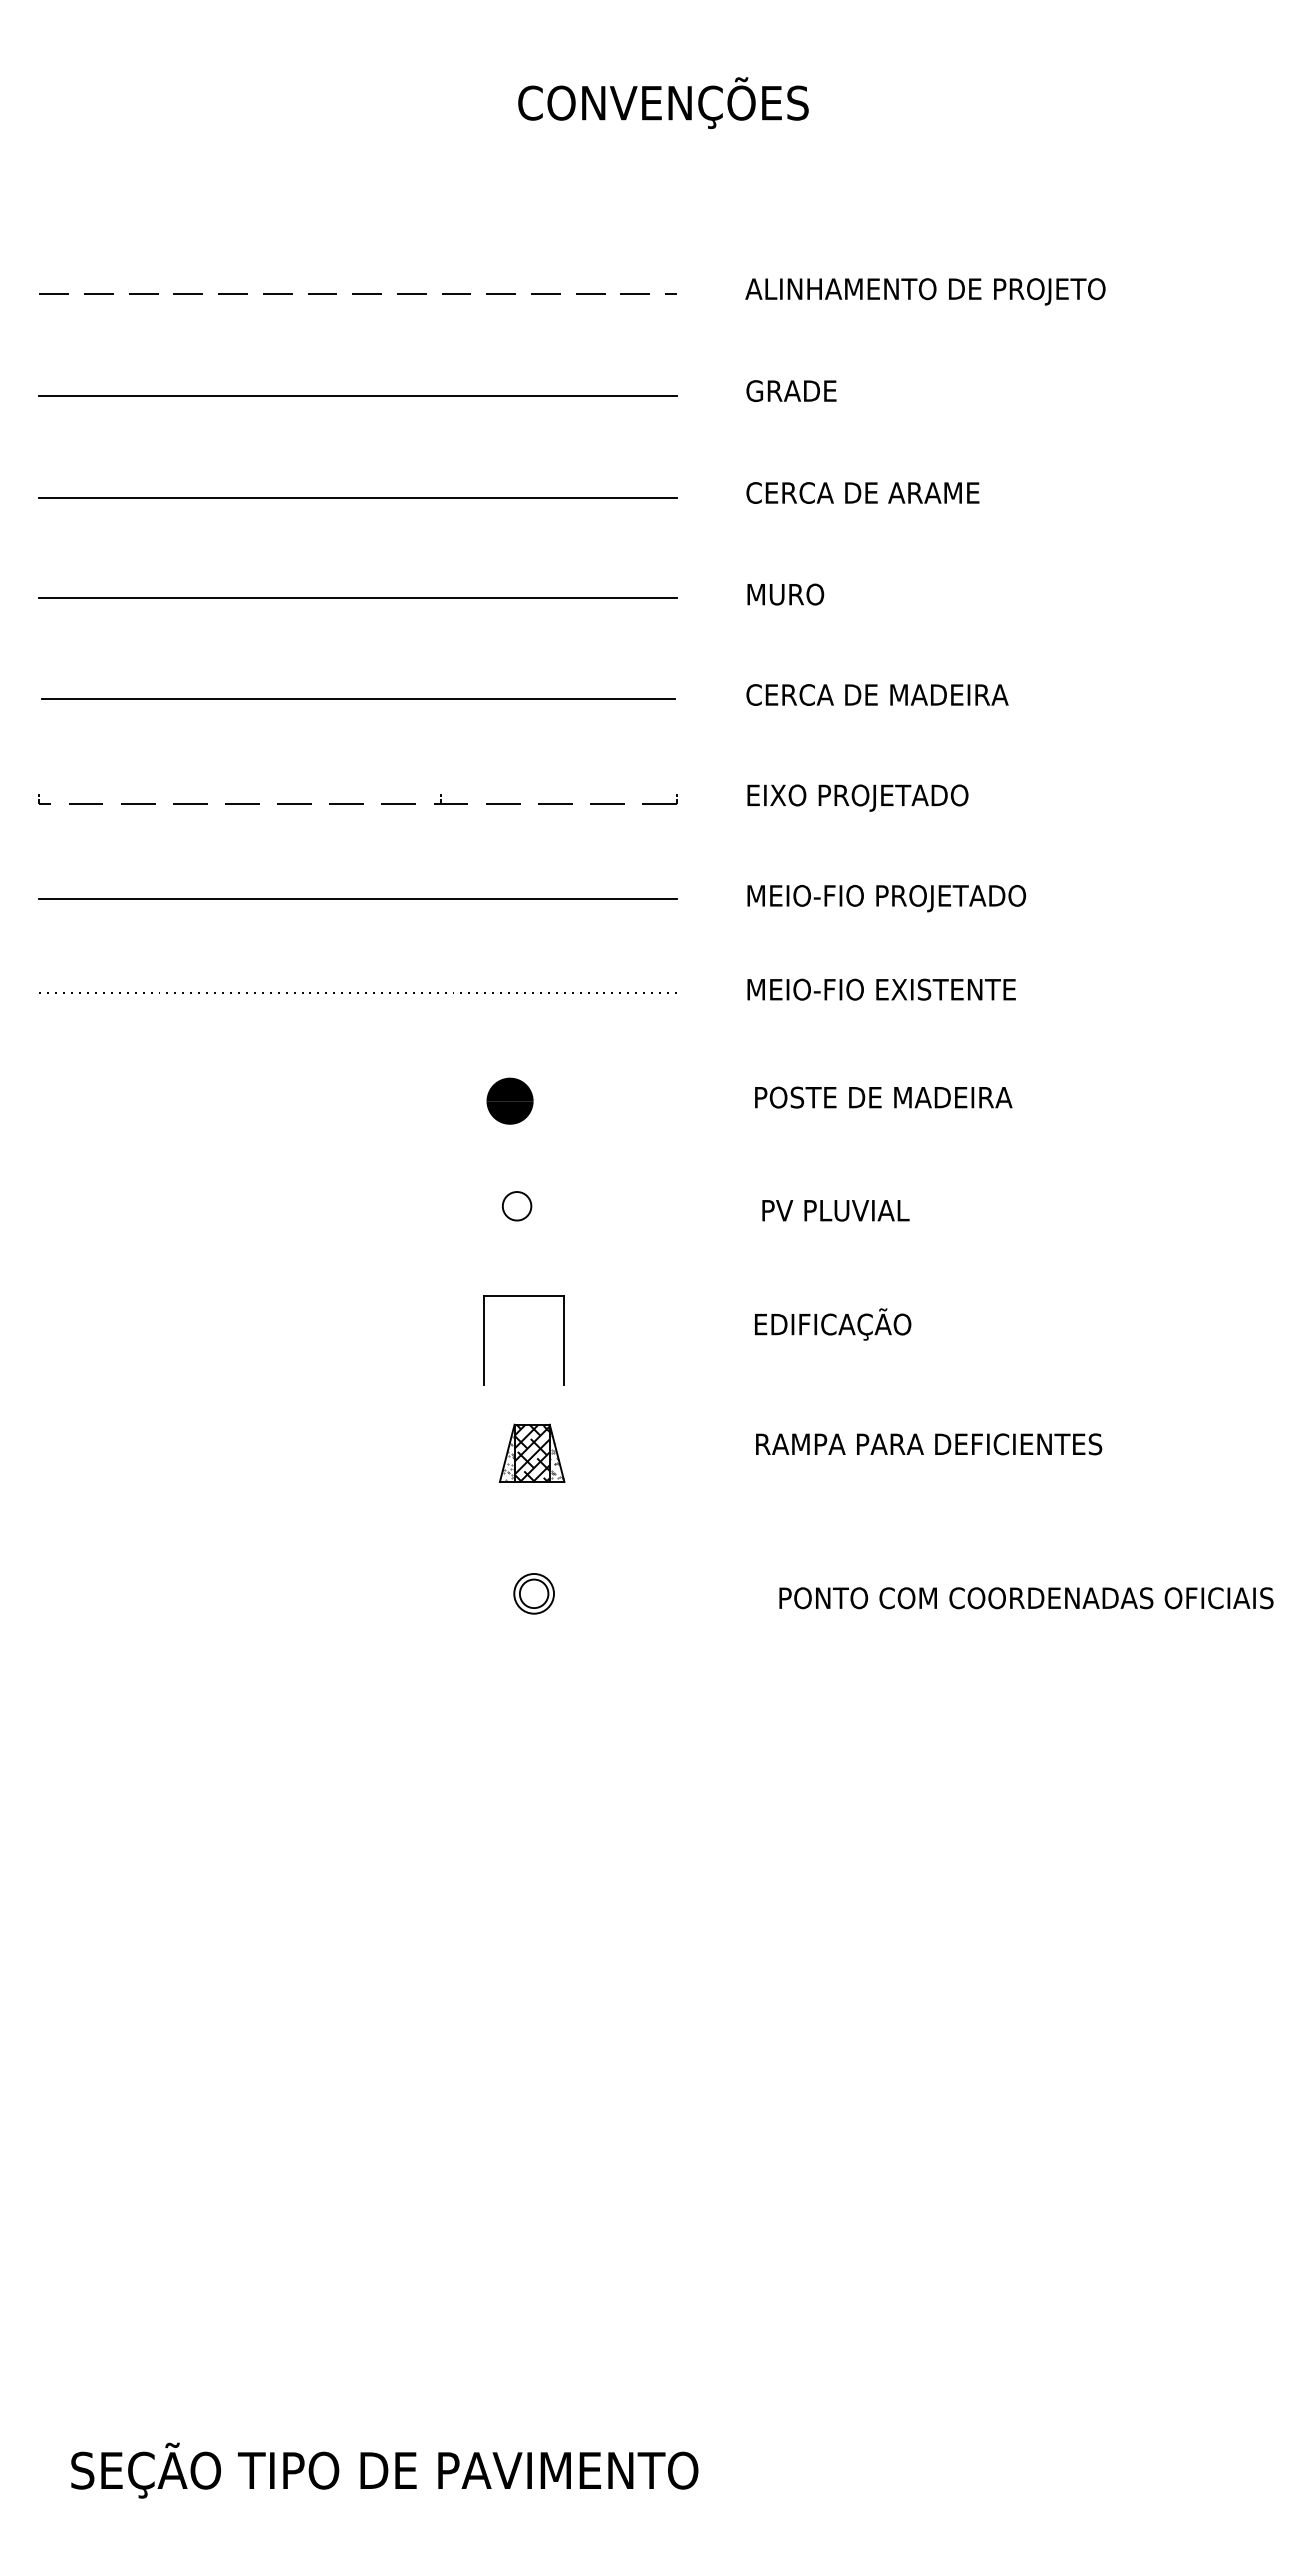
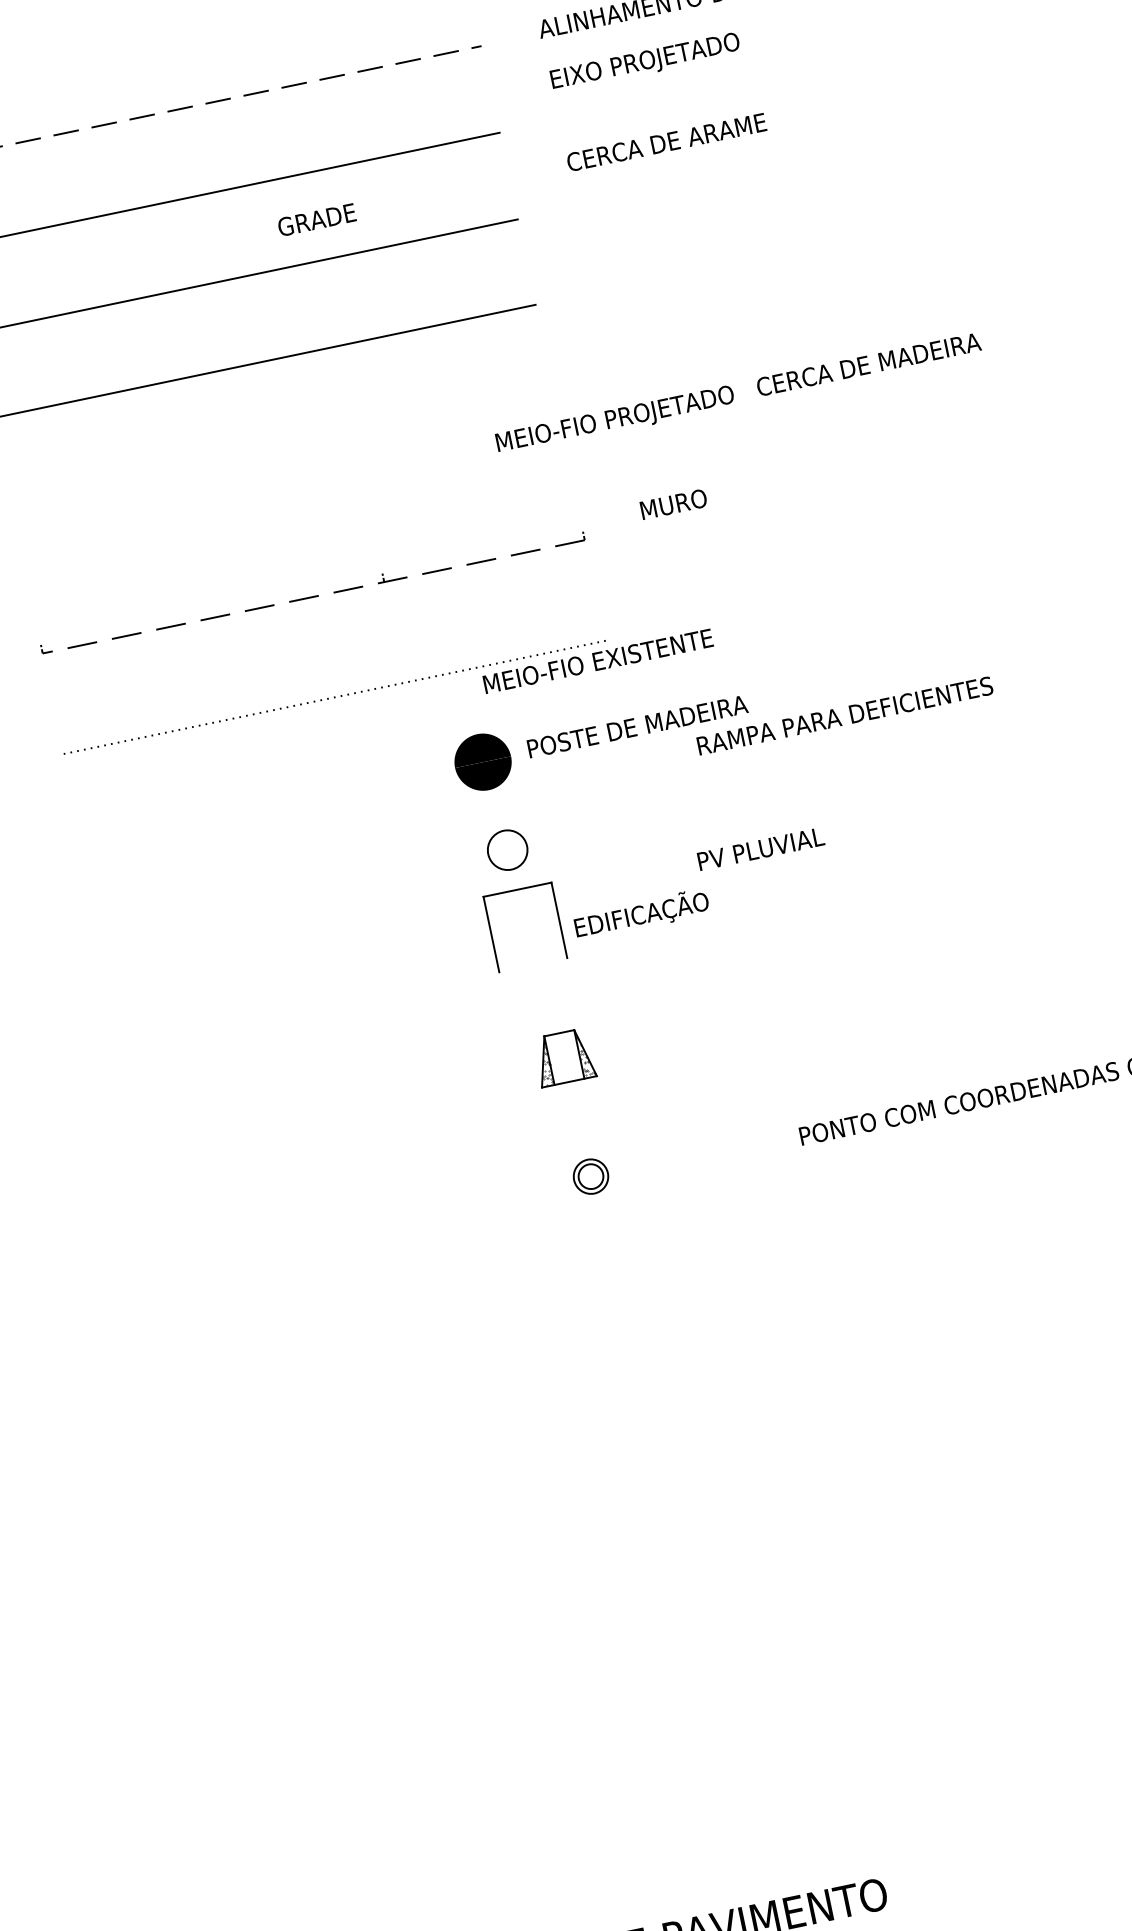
text: (791, 390) -> (316, 219), moved
text: (862, 492) -> (666, 142), moved
text: (785, 594) -> (673, 504), moved
text: (877, 694) -> (868, 364), moved
line: (357, 698) -> (281, 446), removed
text: (857, 797) -> (645, 62), moved
part: (357, 799) -> (312, 593), moved
text: (886, 898) -> (615, 420), moved
line: (357, 899) -> (317, 617), removed
text: (881, 989) -> (598, 661), moved
text: (883, 1097) -> (637, 726), moved
part: (509, 1100) -> (482, 761), size x1.4
circle: (516, 1206) -> (507, 850), size x1.6
text: (835, 1210) -> (760, 848), moved
text: (833, 1324) -> (642, 914), moved
part: (484, 1340) -> (491, 934), moved
text: (929, 1444) -> (845, 715), moved
hatch: (531, 1452) -> (563, 1056), removed

